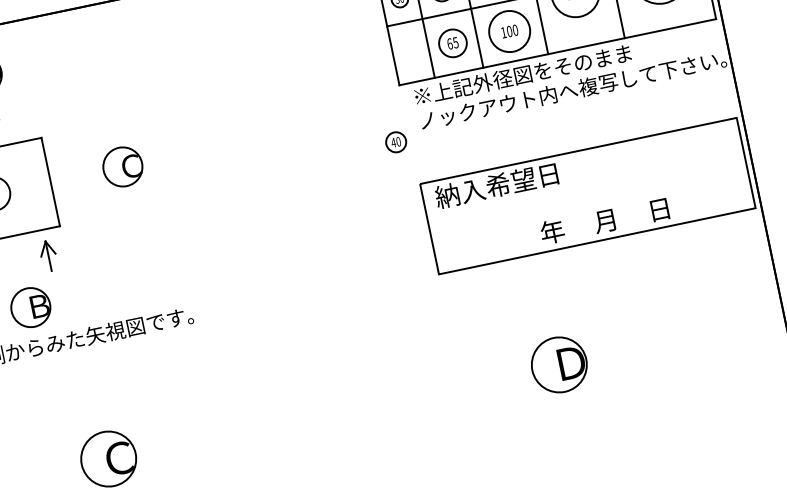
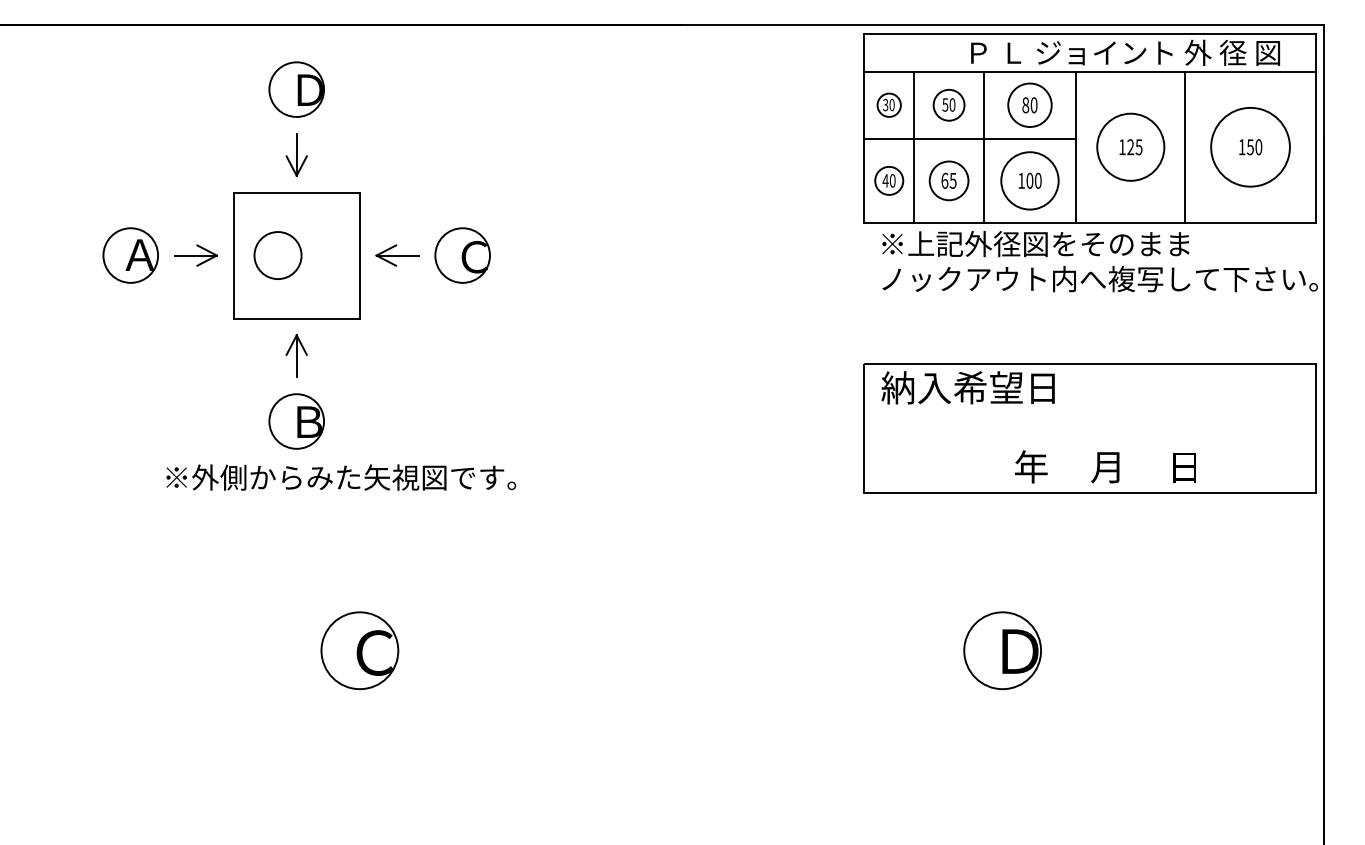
part: (396, 141) -> (889, 180), moved
part: (77, 176) -> (397, 255), added
part: (48, 255) -> (296, 355), moved

